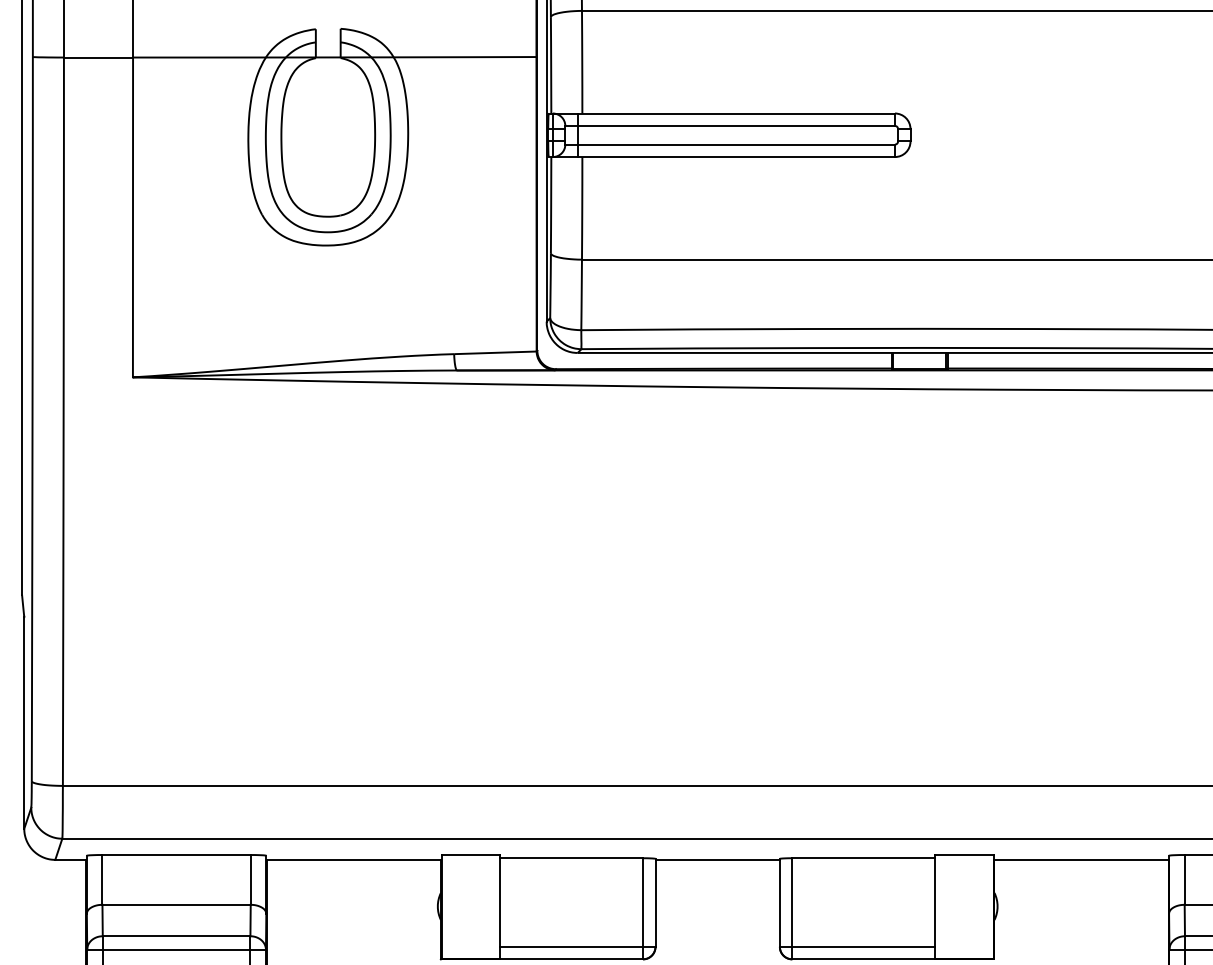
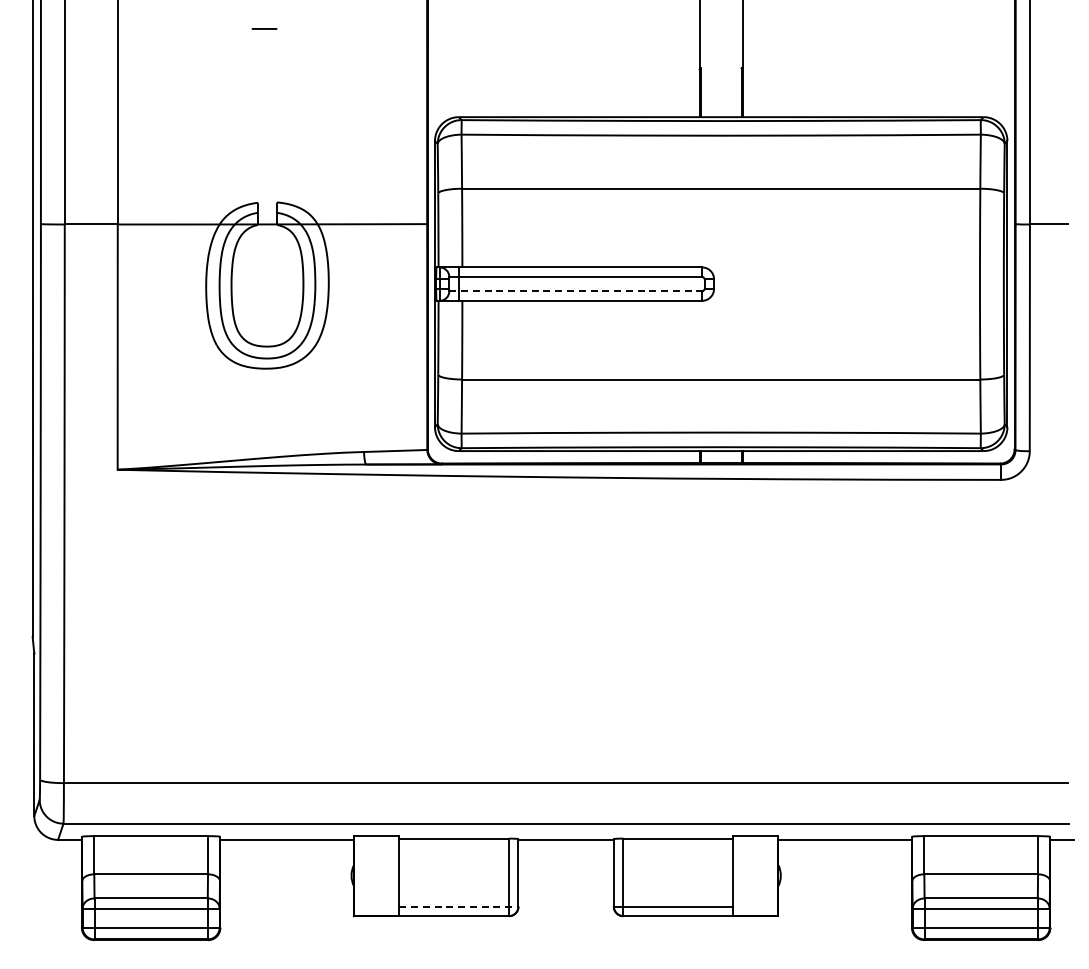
line: (731, 144) -> (576, 291), solid -> dashed
line: (577, 946) -> (458, 906), solid -> dashed

